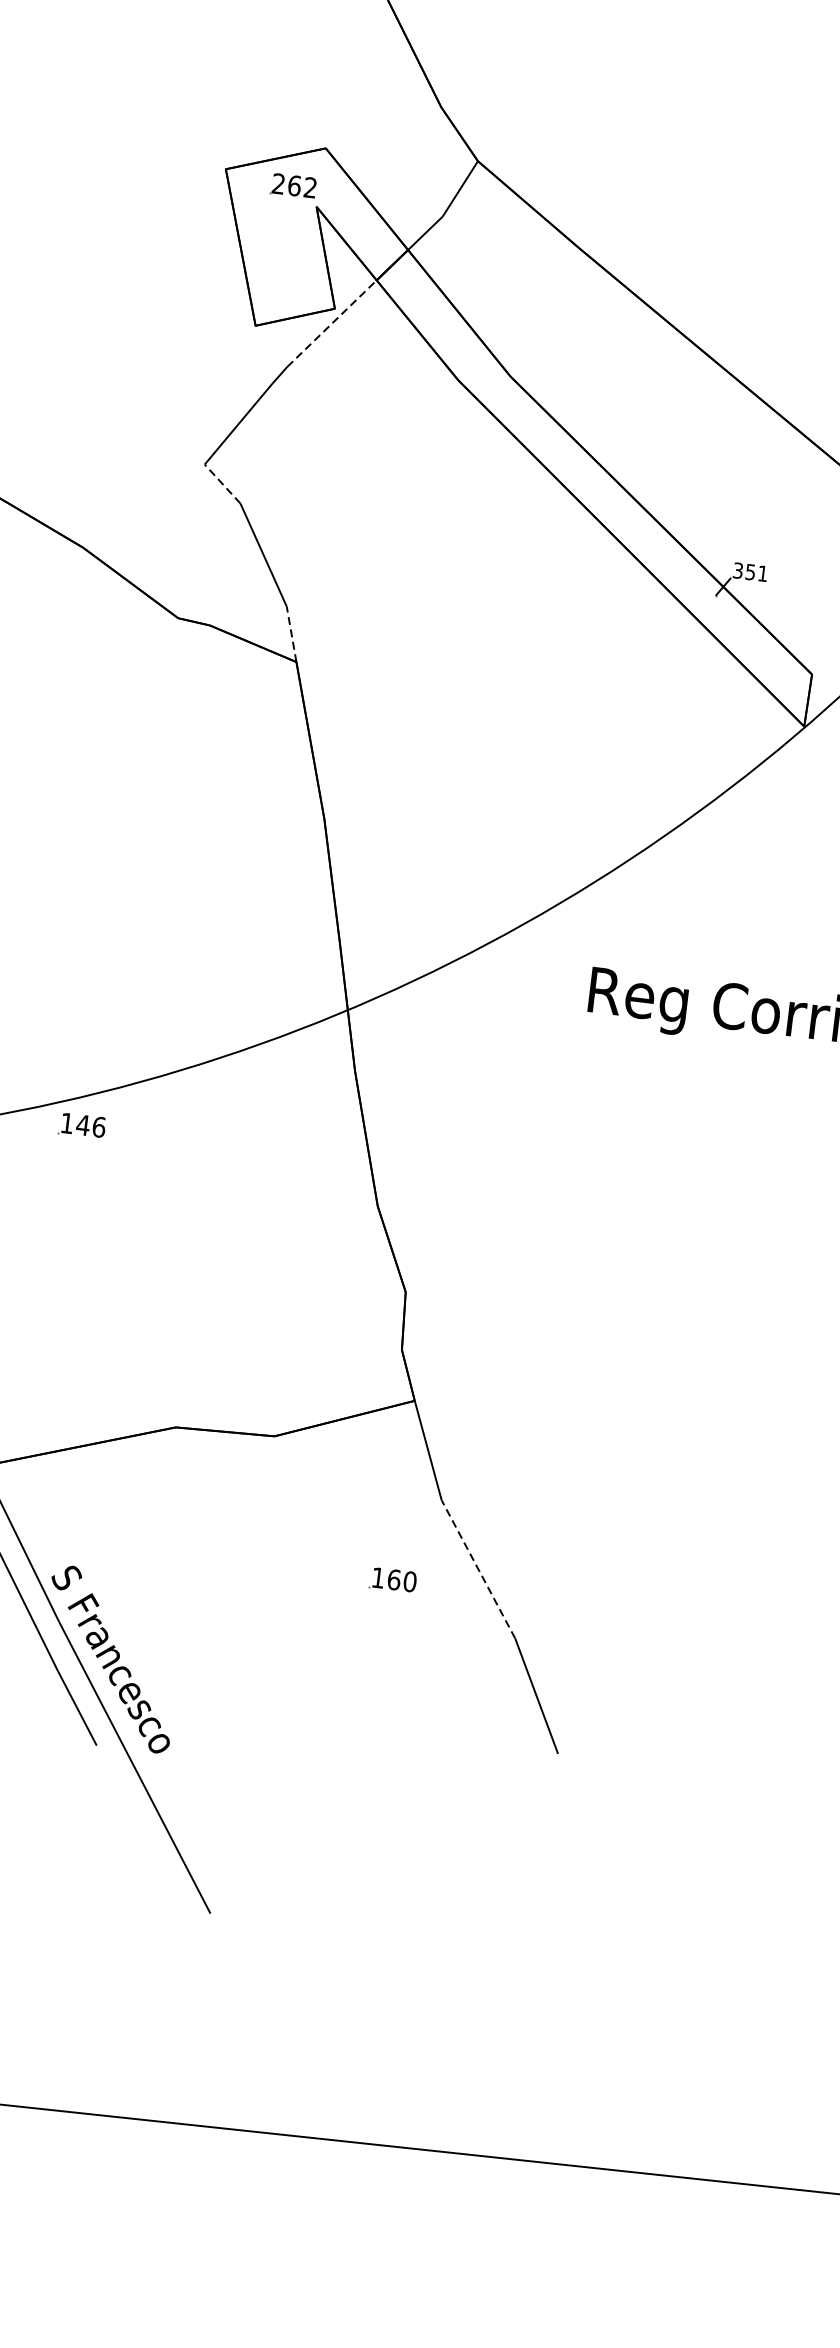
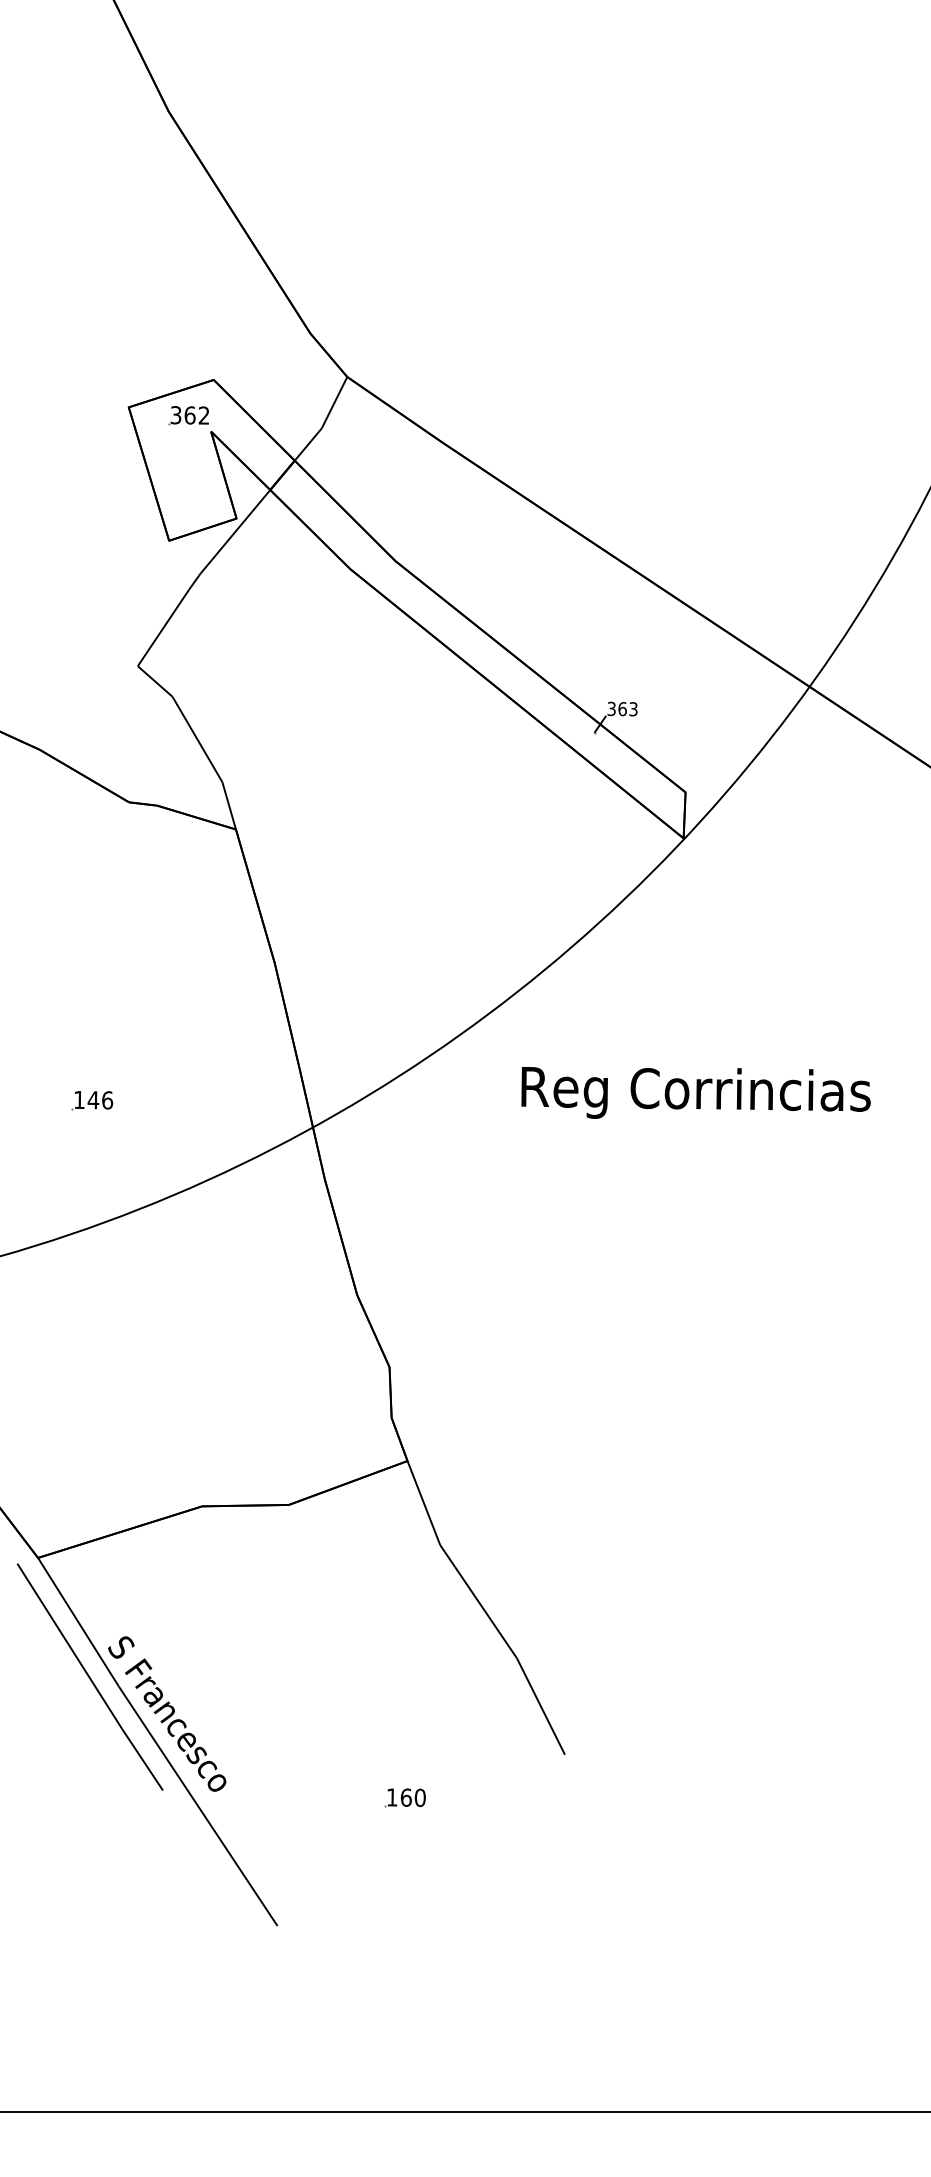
text: (278, 184) -> (175, 415), 262 -> 362
line: (332, 323) -> (235, 531), dashed -> solid
line: (221, 483) -> (154, 681), dashed -> solid
text: (756, 573) -> (627, 709), 351 -> 363
line: (292, 634) -> (229, 805), dashed -> solid
part: (81, 1125) -> (92, 1100), moved
line: (478, 1569) -> (478, 1601), dashed -> solid
part: (392, 1579) -> (404, 1797), moved

